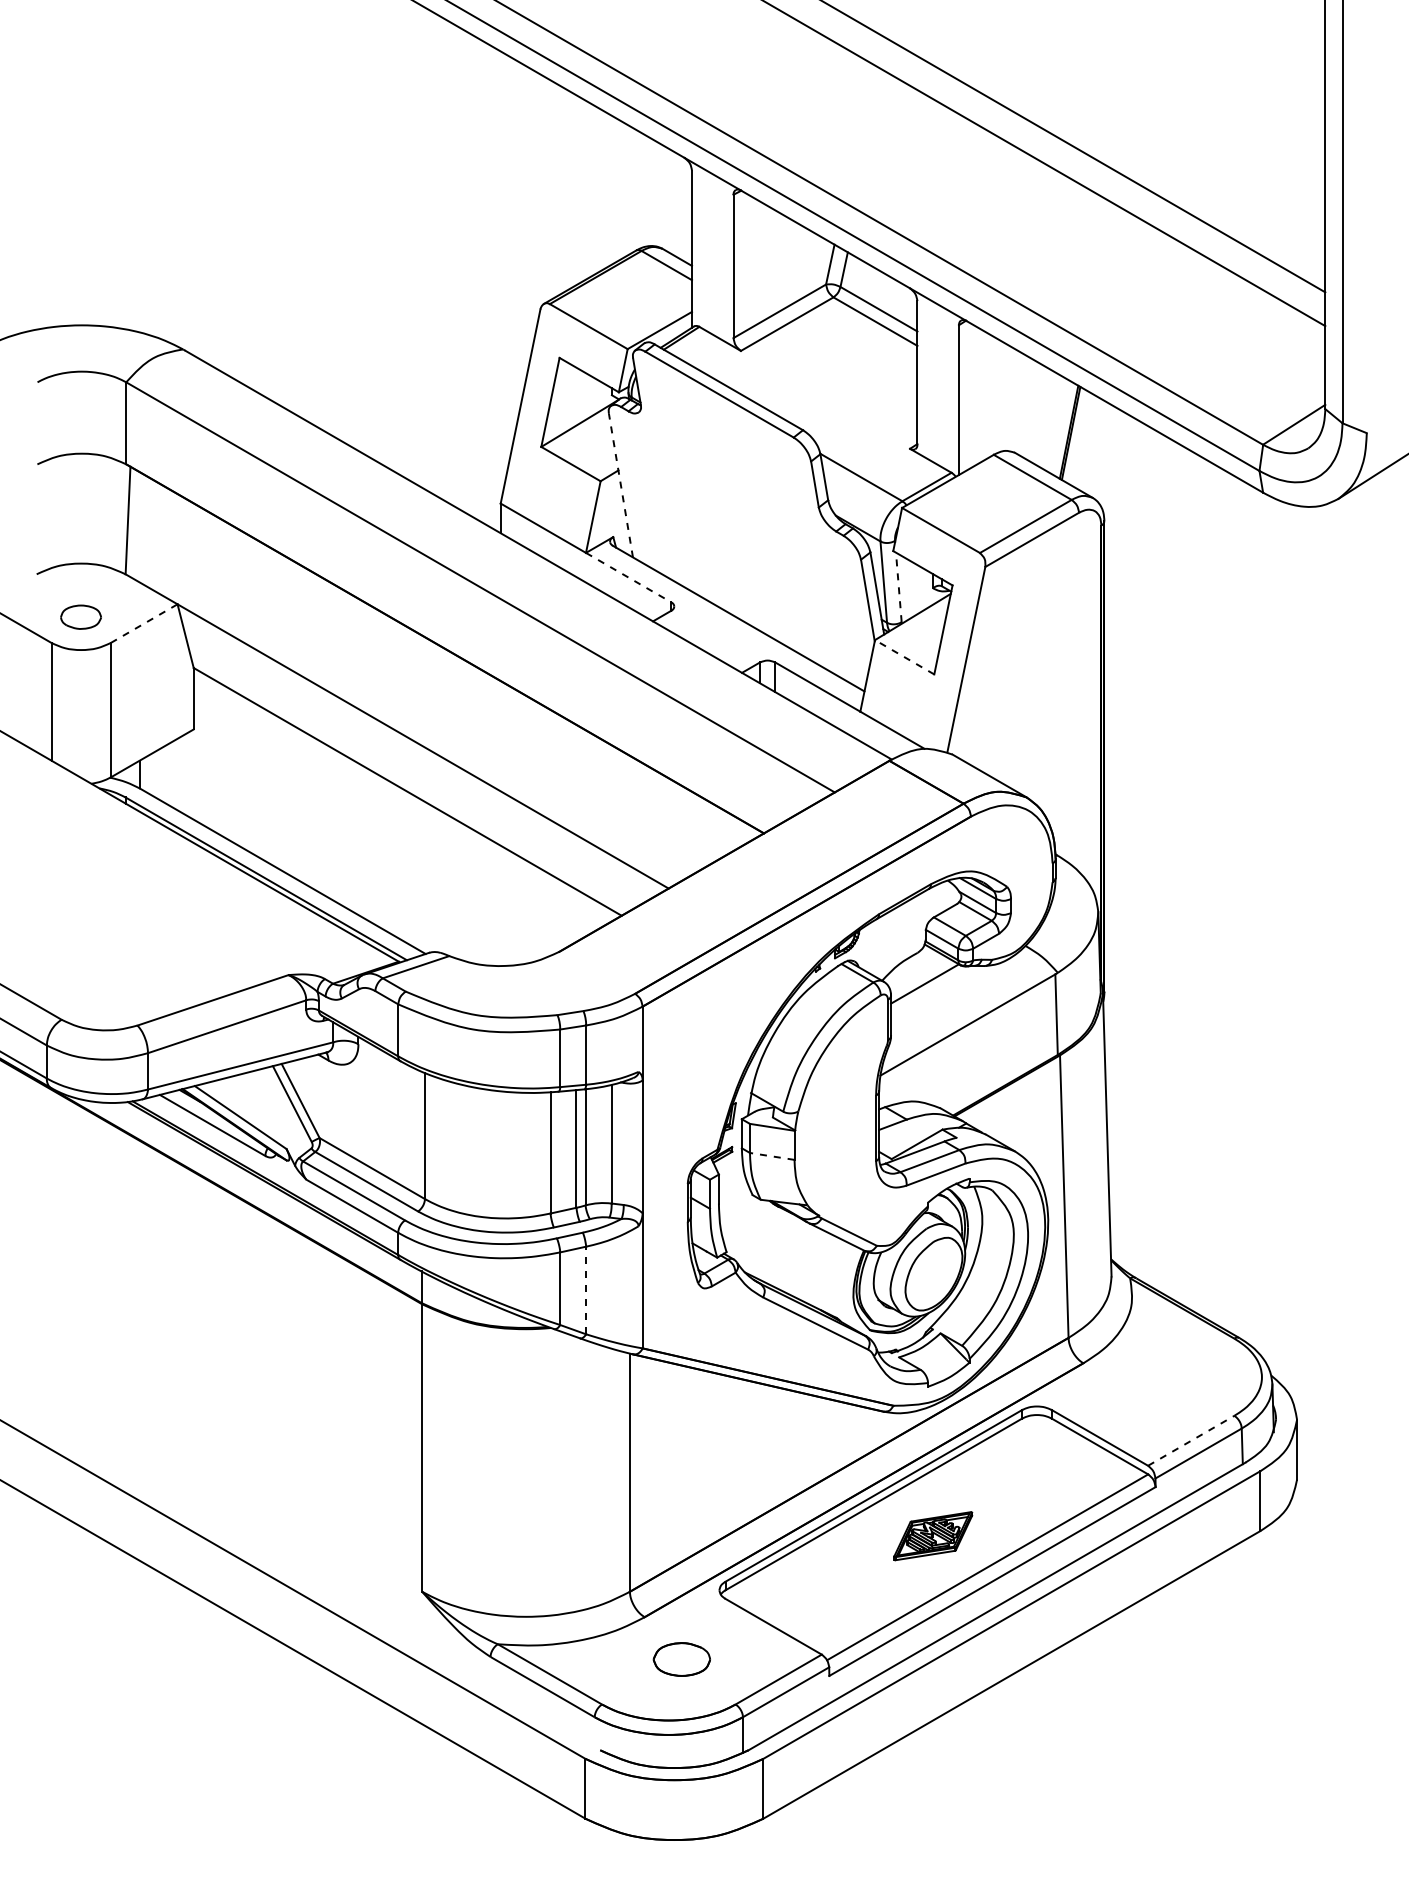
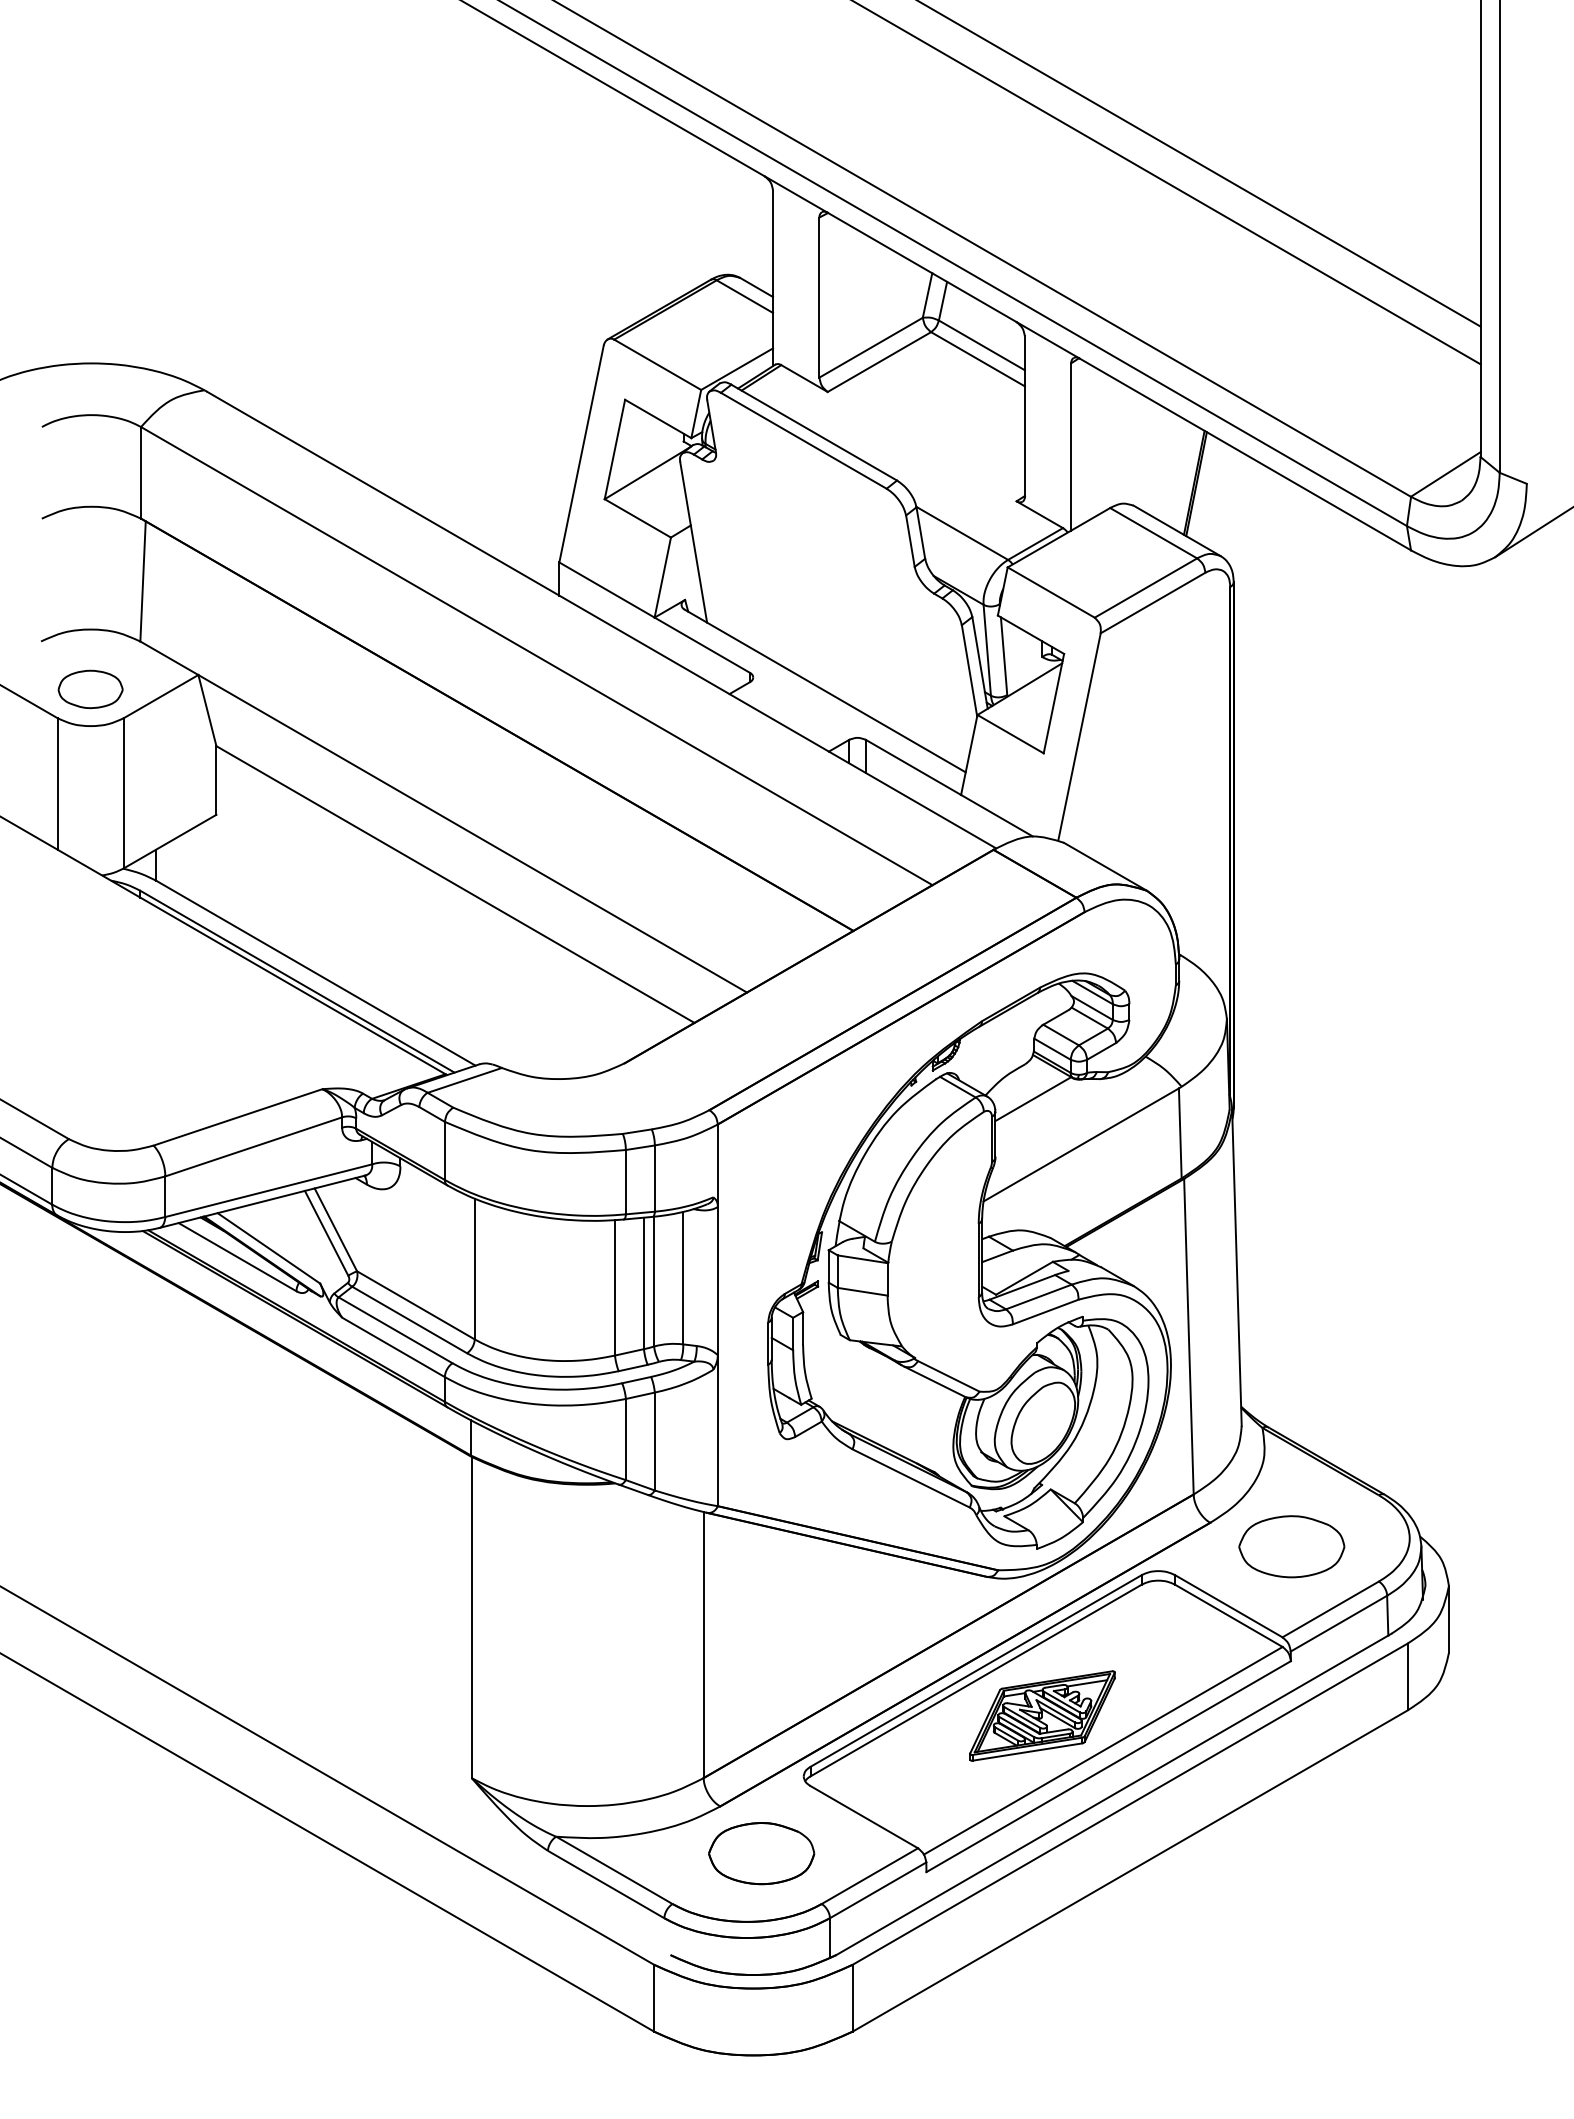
line: (620, 484) -> (693, 541), dashed -> solid
line: (628, 577) -> (702, 645), dashed -> solid
line: (899, 587) -> (1004, 656), dashed -> solid
part: (80, 617) -> (90, 689), size x1.43
line: (144, 623) -> (161, 696), dashed -> solid
line: (904, 656) -> (1010, 733), dashed -> solid
line: (772, 1156) -> (862, 1291), dashed -> solid
line: (585, 1290) -> (654, 1441), dashed -> solid
part: (1156, 1384) -> (1291, 1546), added
line: (1191, 1440) -> (1330, 1609), dashed -> solid
part: (933, 1535) -> (1042, 1715), size x1.67
part: (681, 1659) -> (761, 1853), size x1.67

